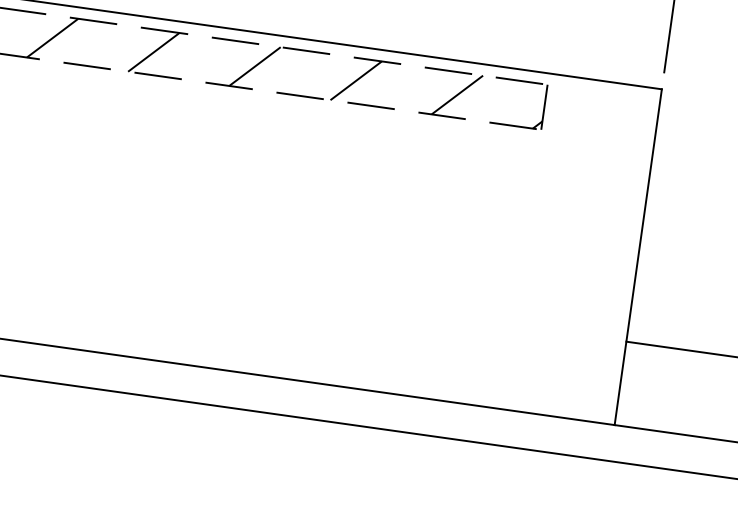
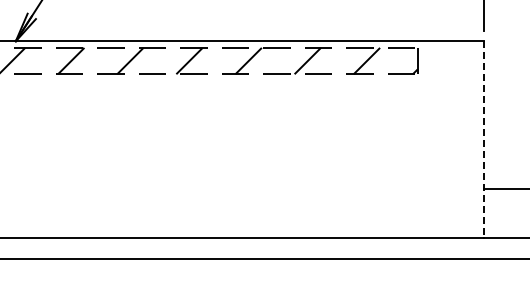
line: (637, 257) -> (483, 139), solid -> dashed

